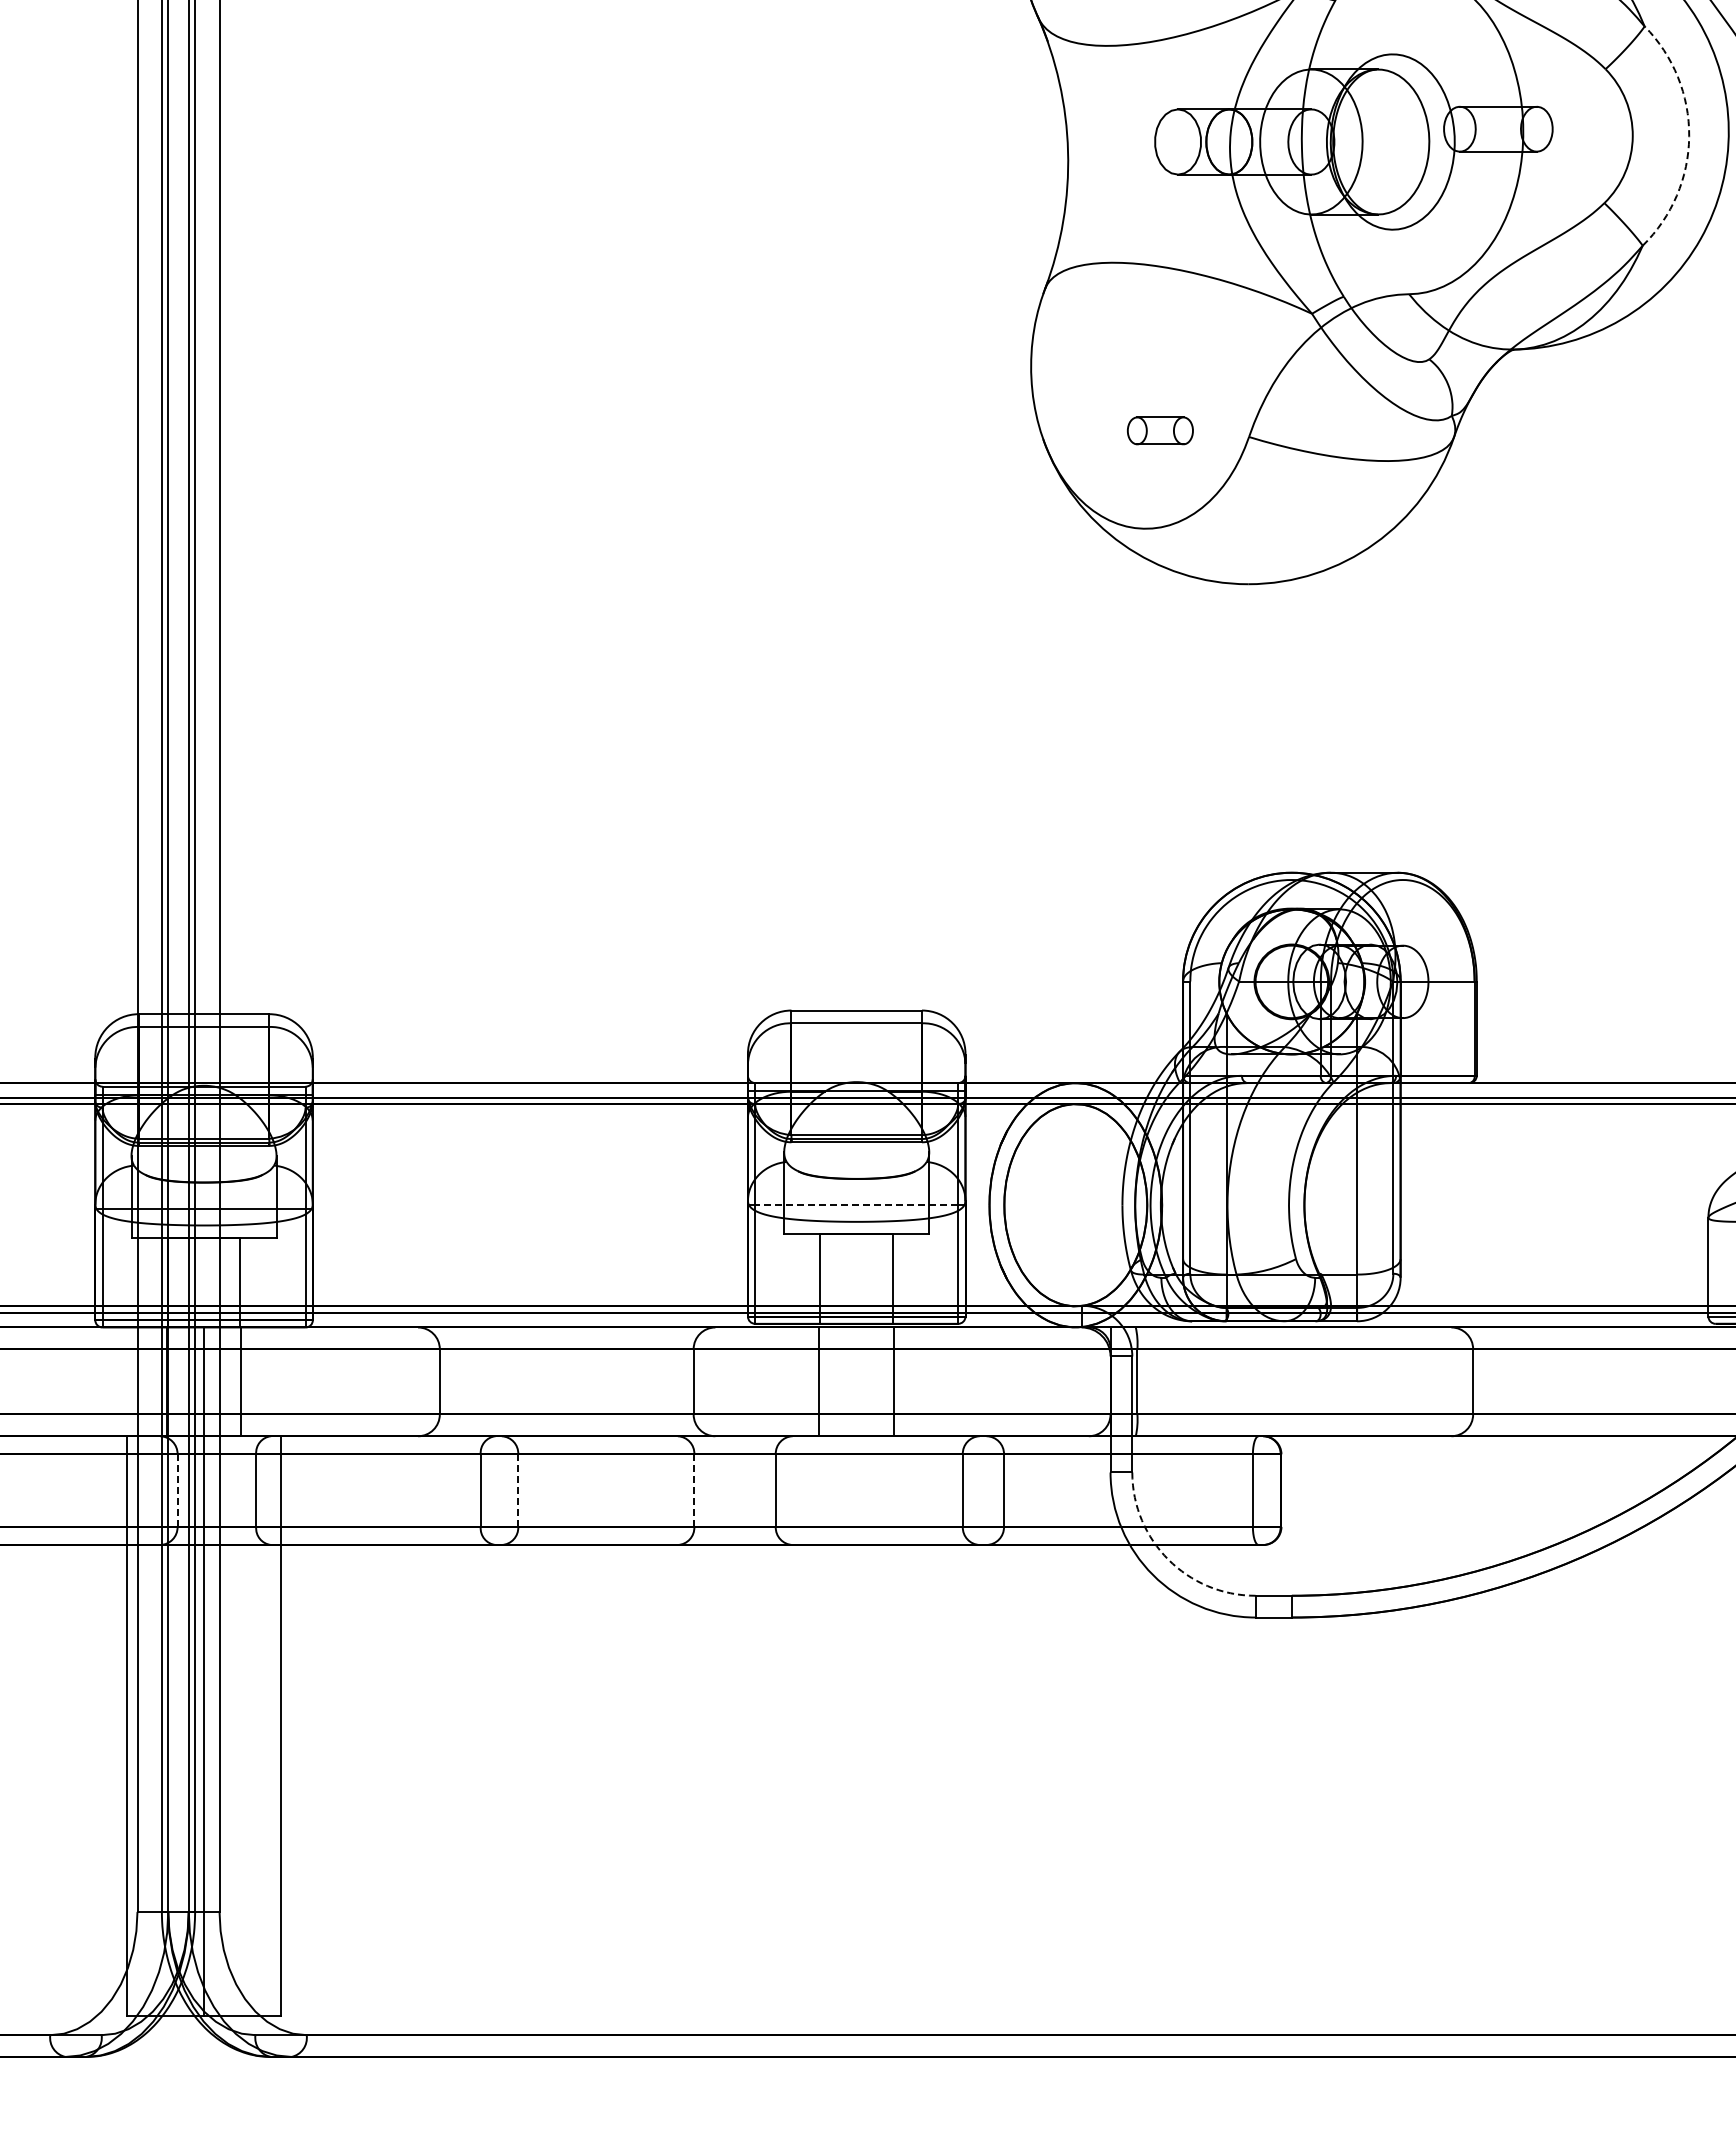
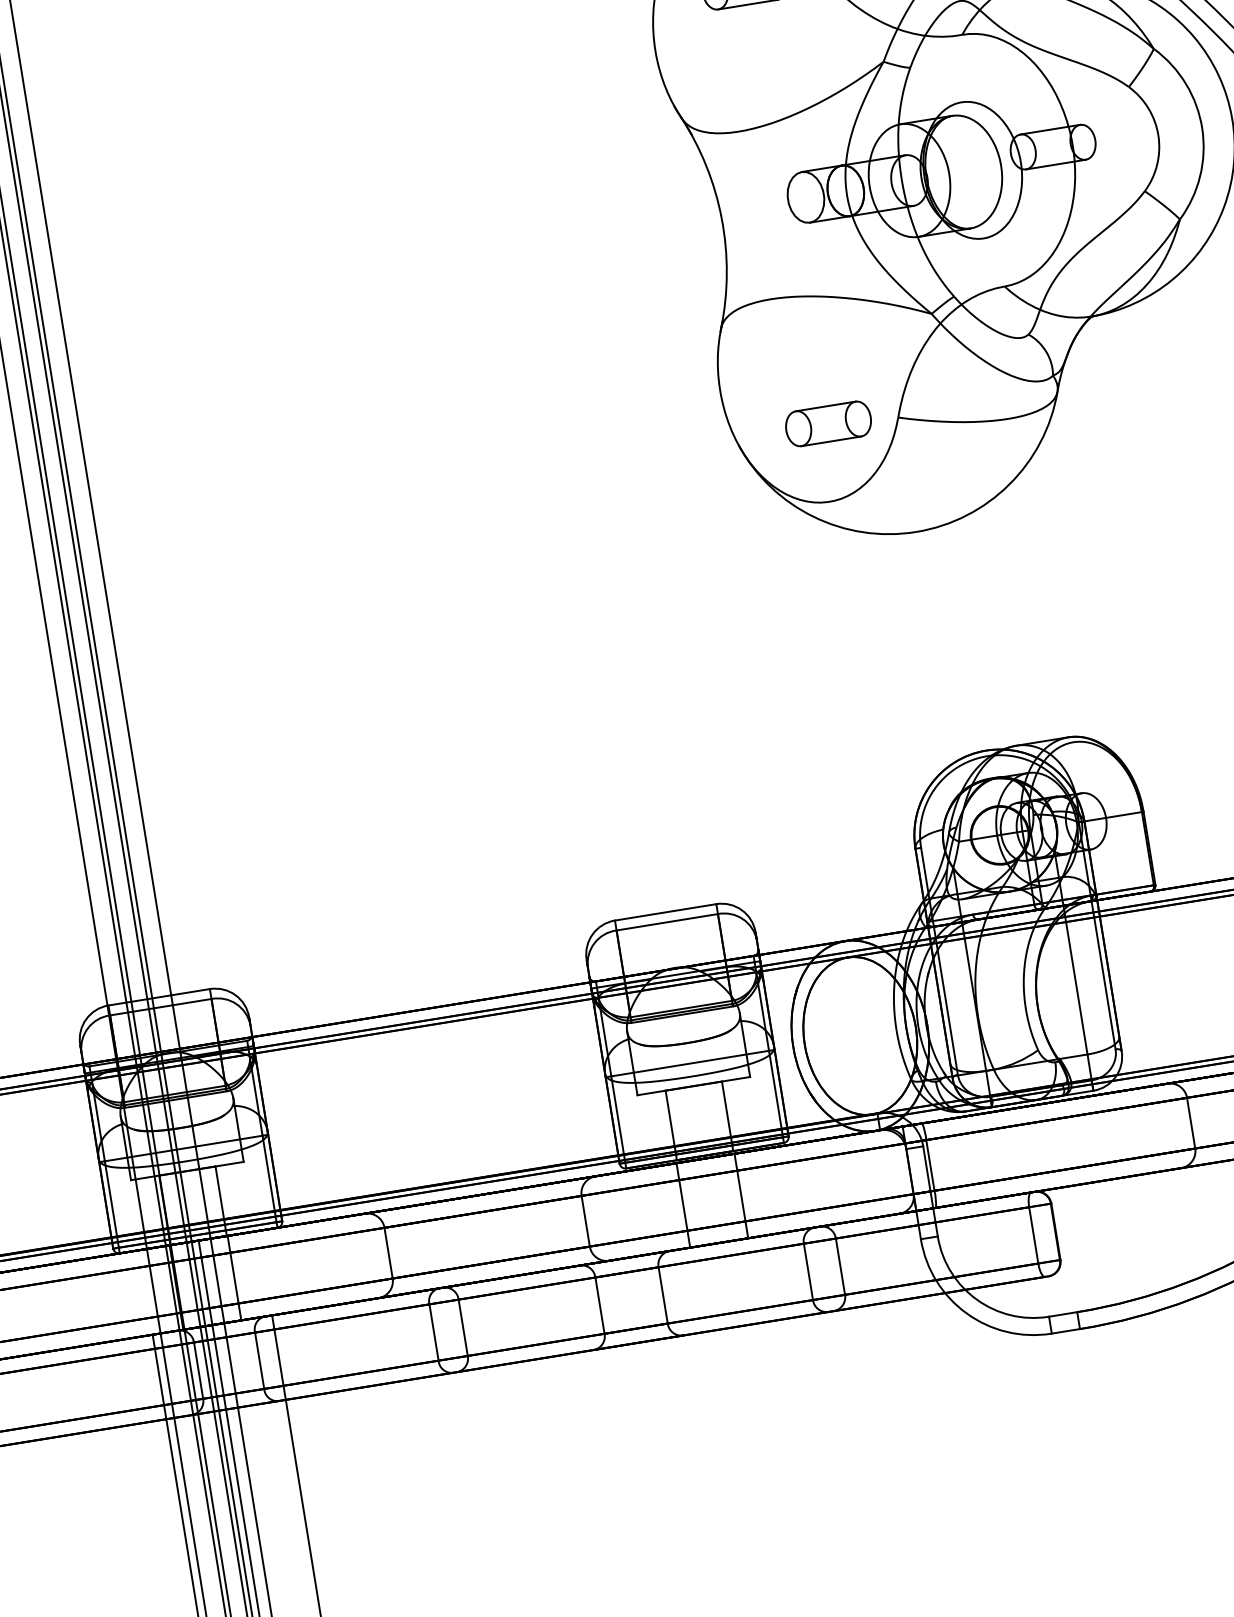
arc: (1689, 136) -> (1202, 128), dashed -> solid
part: (1160, 430) -> (828, 423), size x1.67
line: (856, 1205) -> (690, 1063), dashed -> solid
line: (177, 1490) -> (198, 1370), dashed -> solid
line: (518, 1490) -> (463, 1327), dashed -> solid
line: (694, 1490) -> (600, 1305), dashed -> solid
arc: (1168, 1559) -> (976, 1299), dashed -> solid

